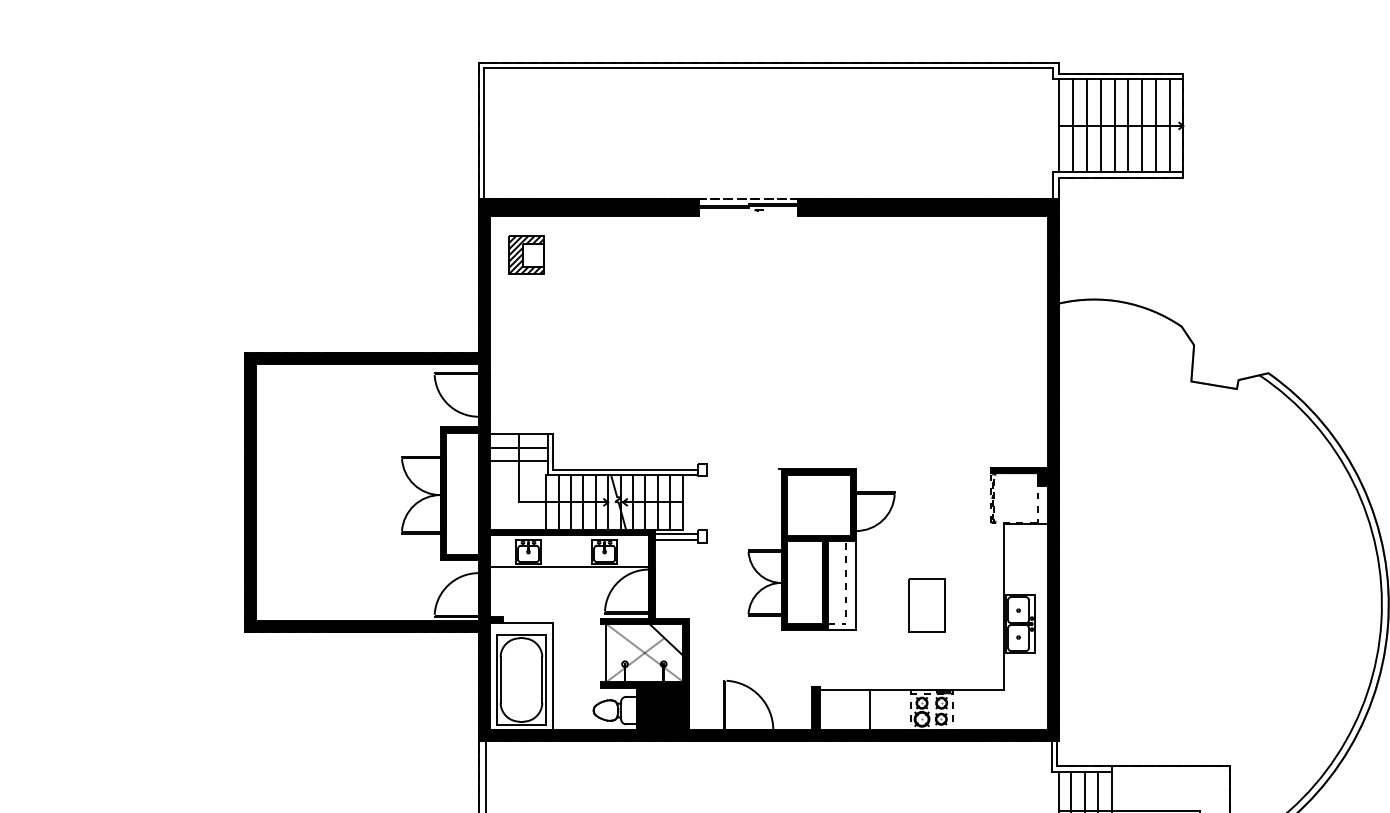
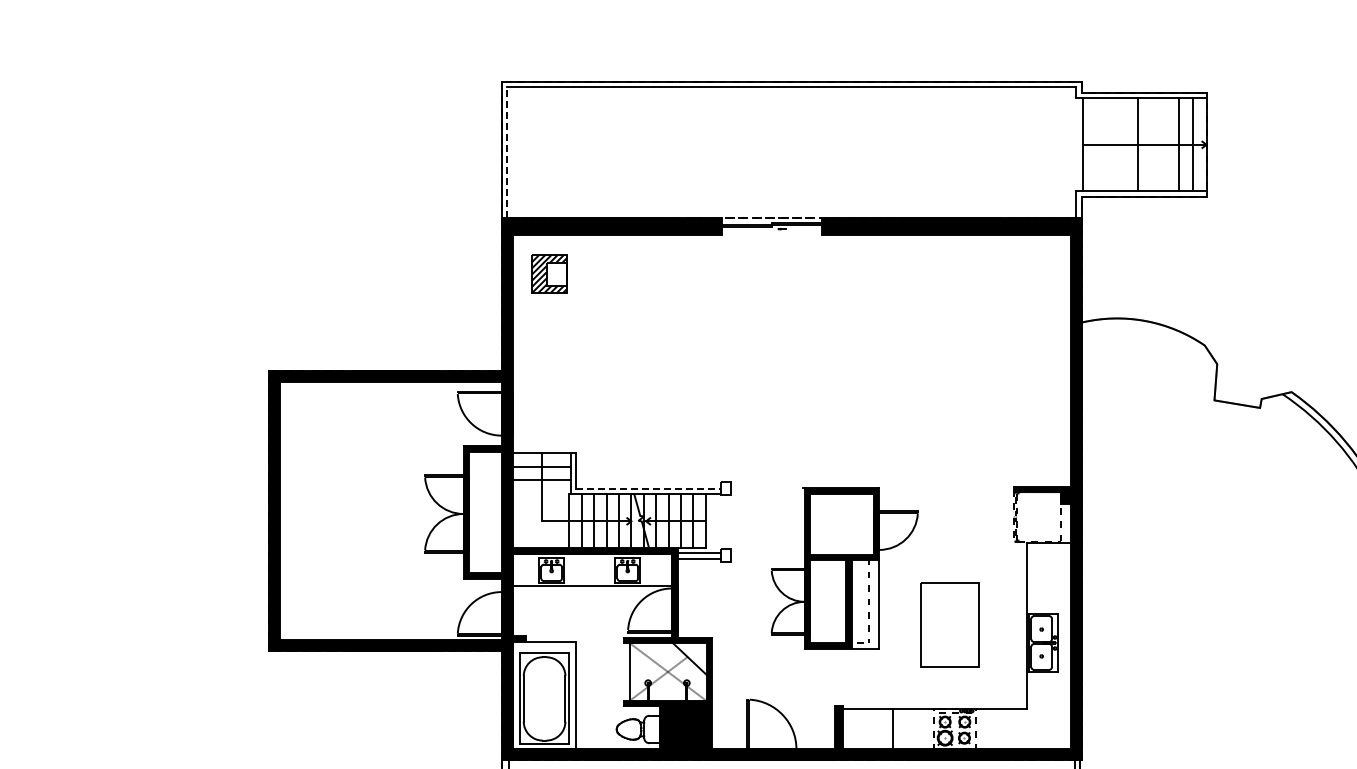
line: (1073, 125) -> (1096, 144), removed
line: (1086, 125) -> (1109, 144), removed
line: (1100, 125) -> (1123, 144), removed
line: (1128, 125) -> (1151, 144), removed
line: (1142, 125) -> (1165, 144), removed
line: (484, 133) -> (507, 152), solid -> dashed
line: (626, 469) -> (649, 488), solid -> dashed
part: (926, 605) -> (949, 624), size x1.6

